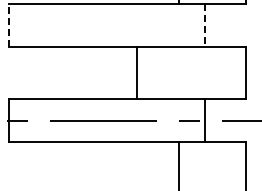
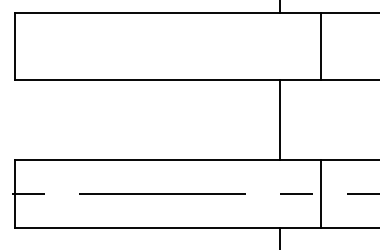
line: (9, 25) -> (15, 46), dashed -> solid
line: (205, 25) -> (321, 46), dashed -> solid
line: (137, 72) -> (280, 119), moved

